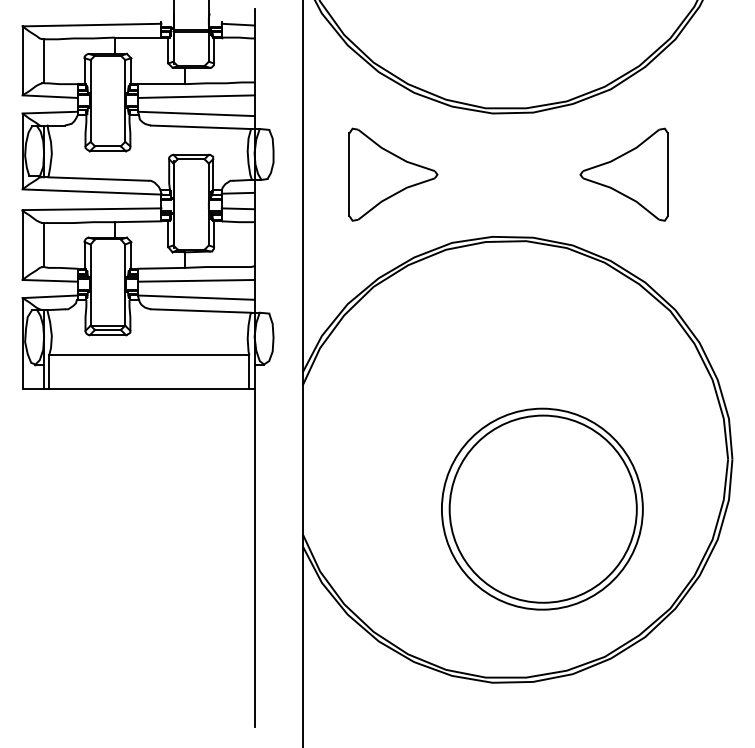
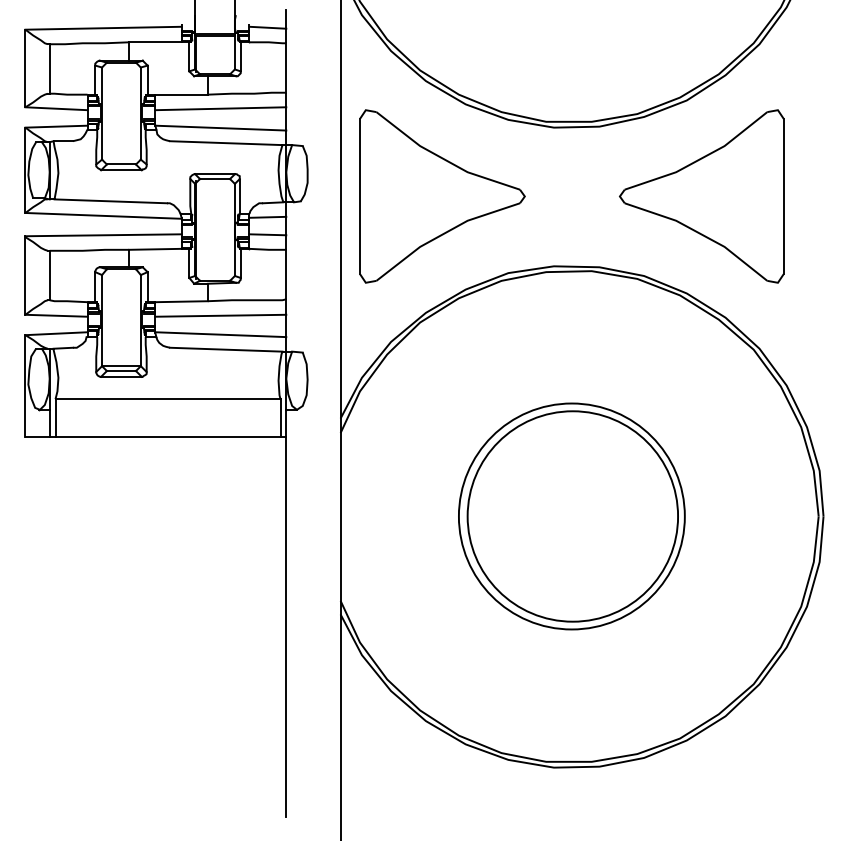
part: (393, 174) -> (442, 196), size x1.67
part: (623, 174) -> (701, 196), size x1.67
part: (542, 509) -> (571, 516), moved

